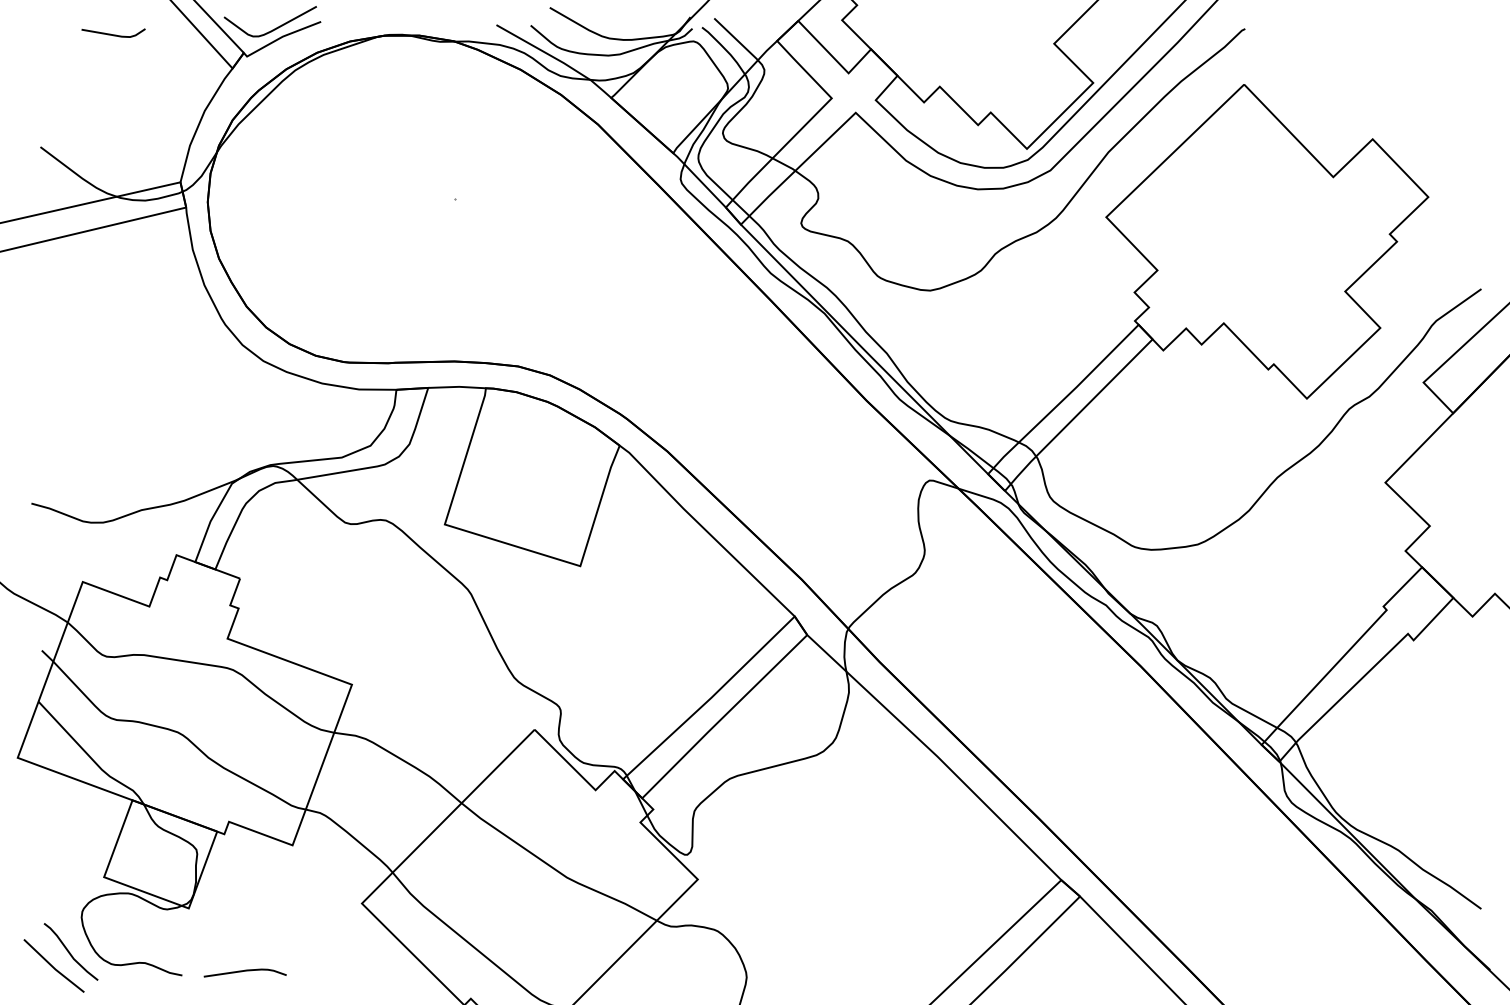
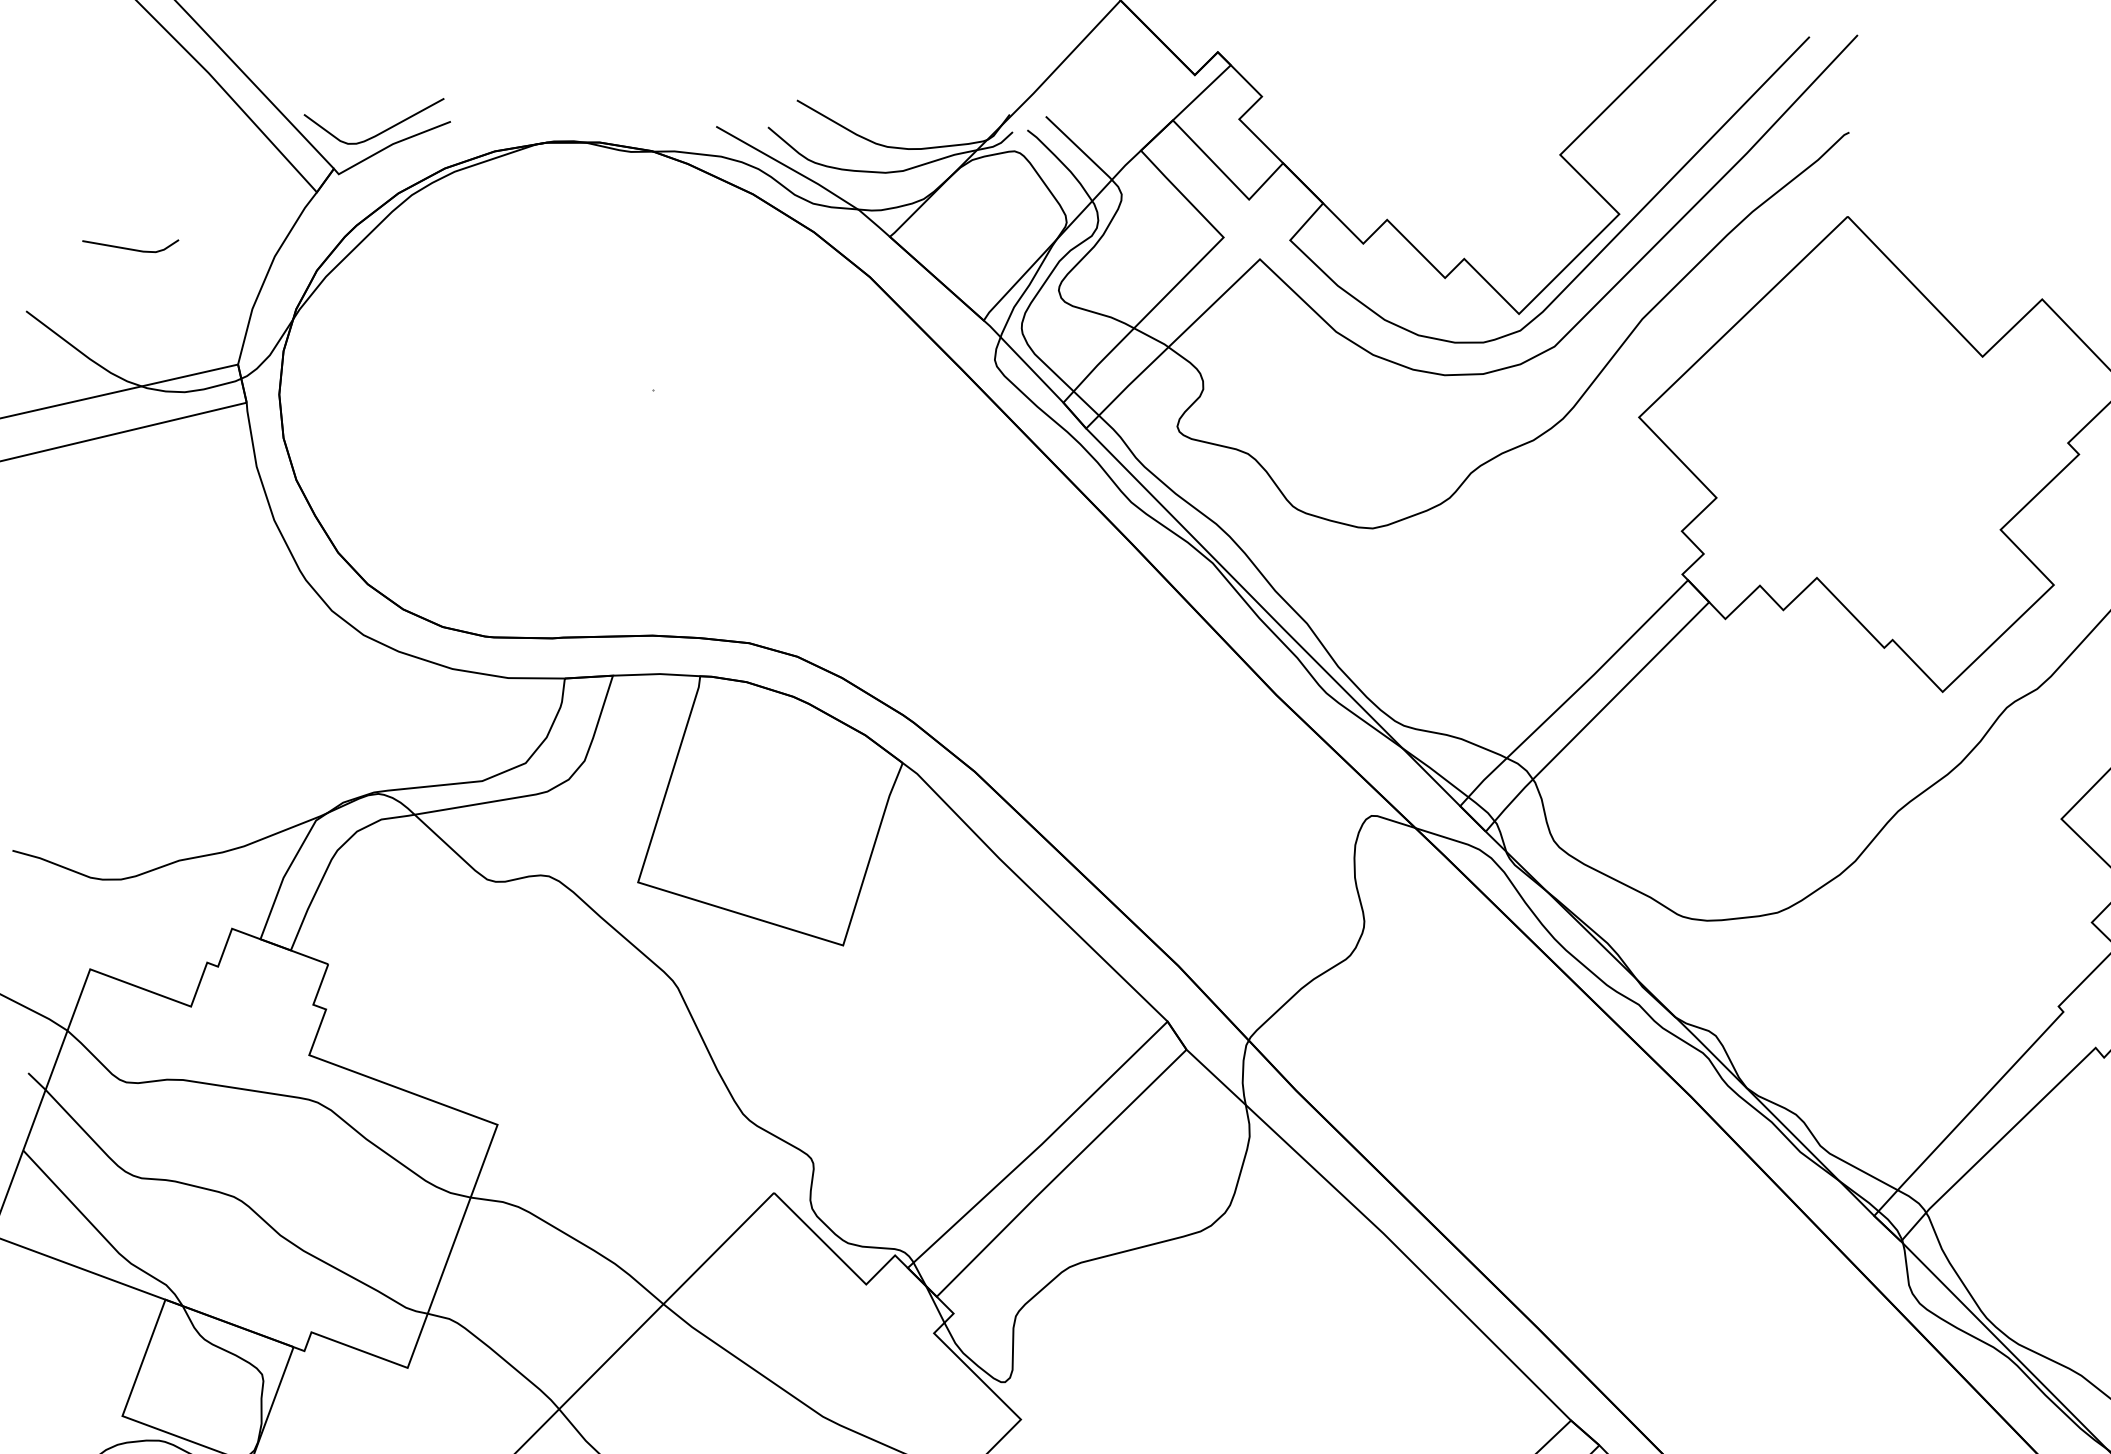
line: (113, 34) -> (130, 248), moved

